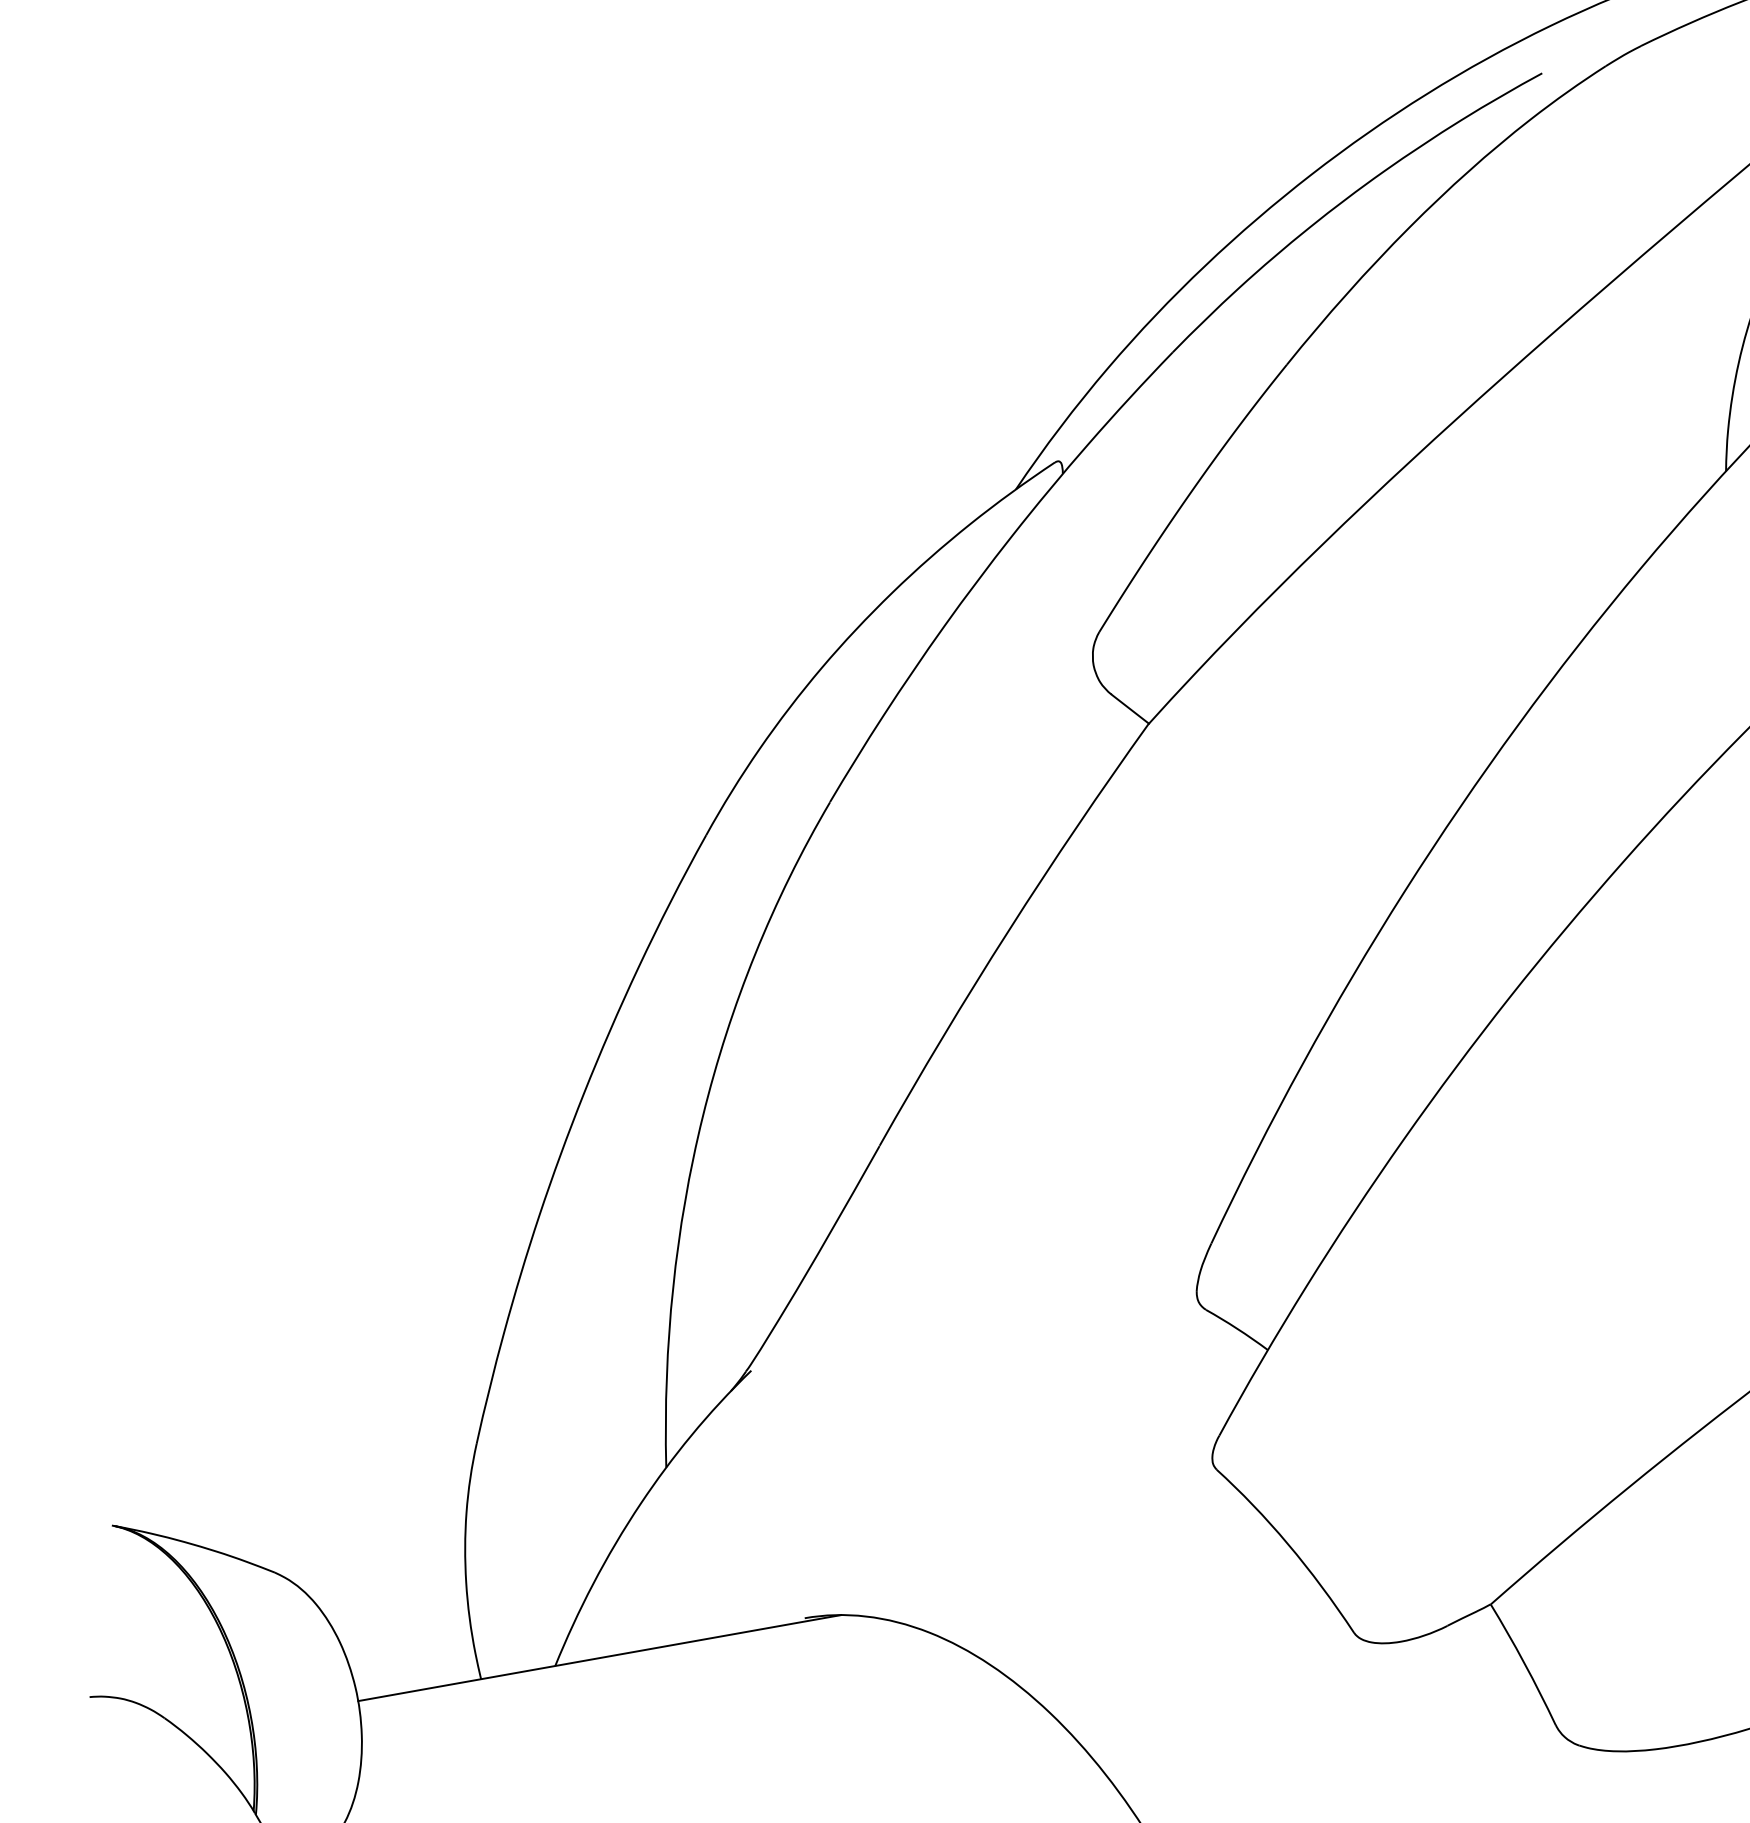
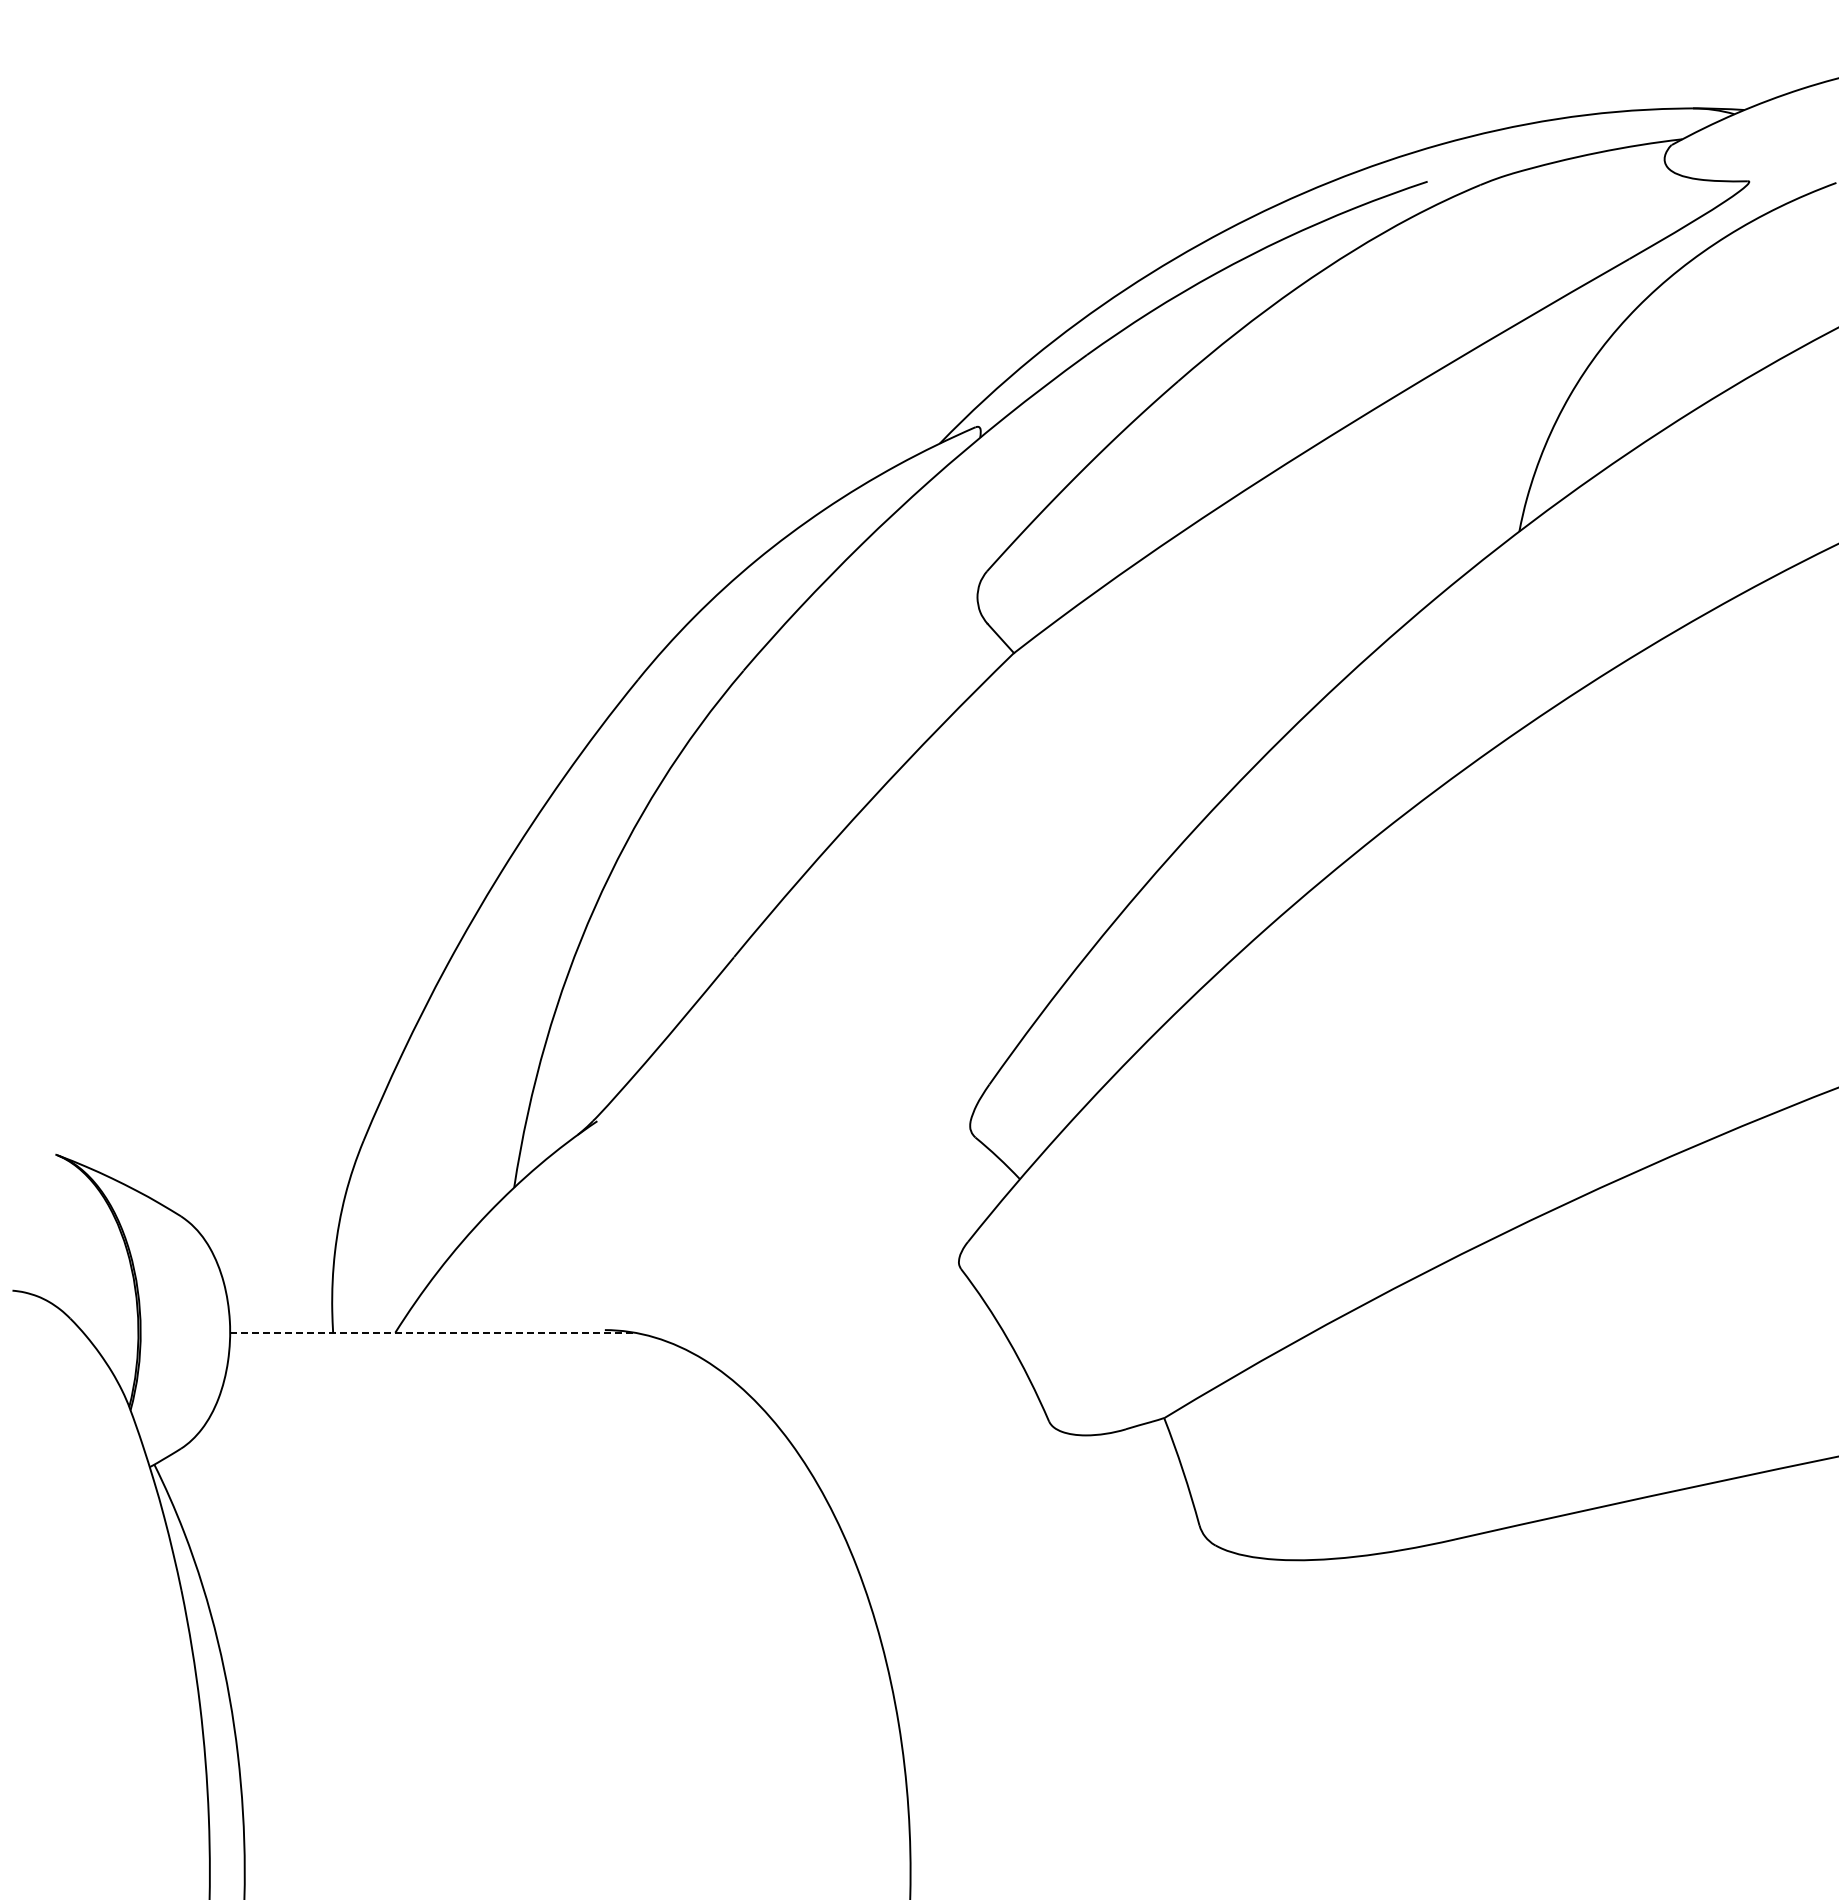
line: (600, 1657) -> (433, 1332), solid -> dashed

